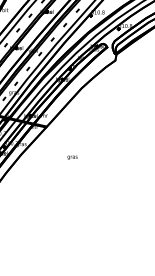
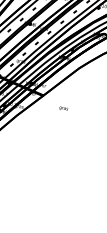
text: (72, 157) -> (63, 108), moved

